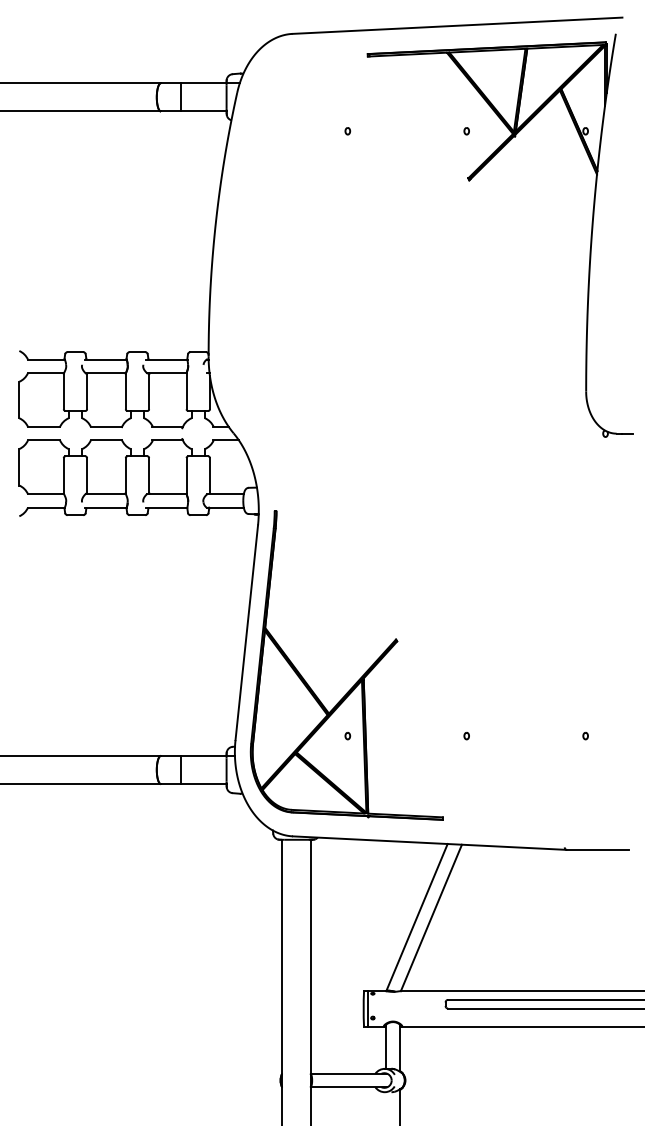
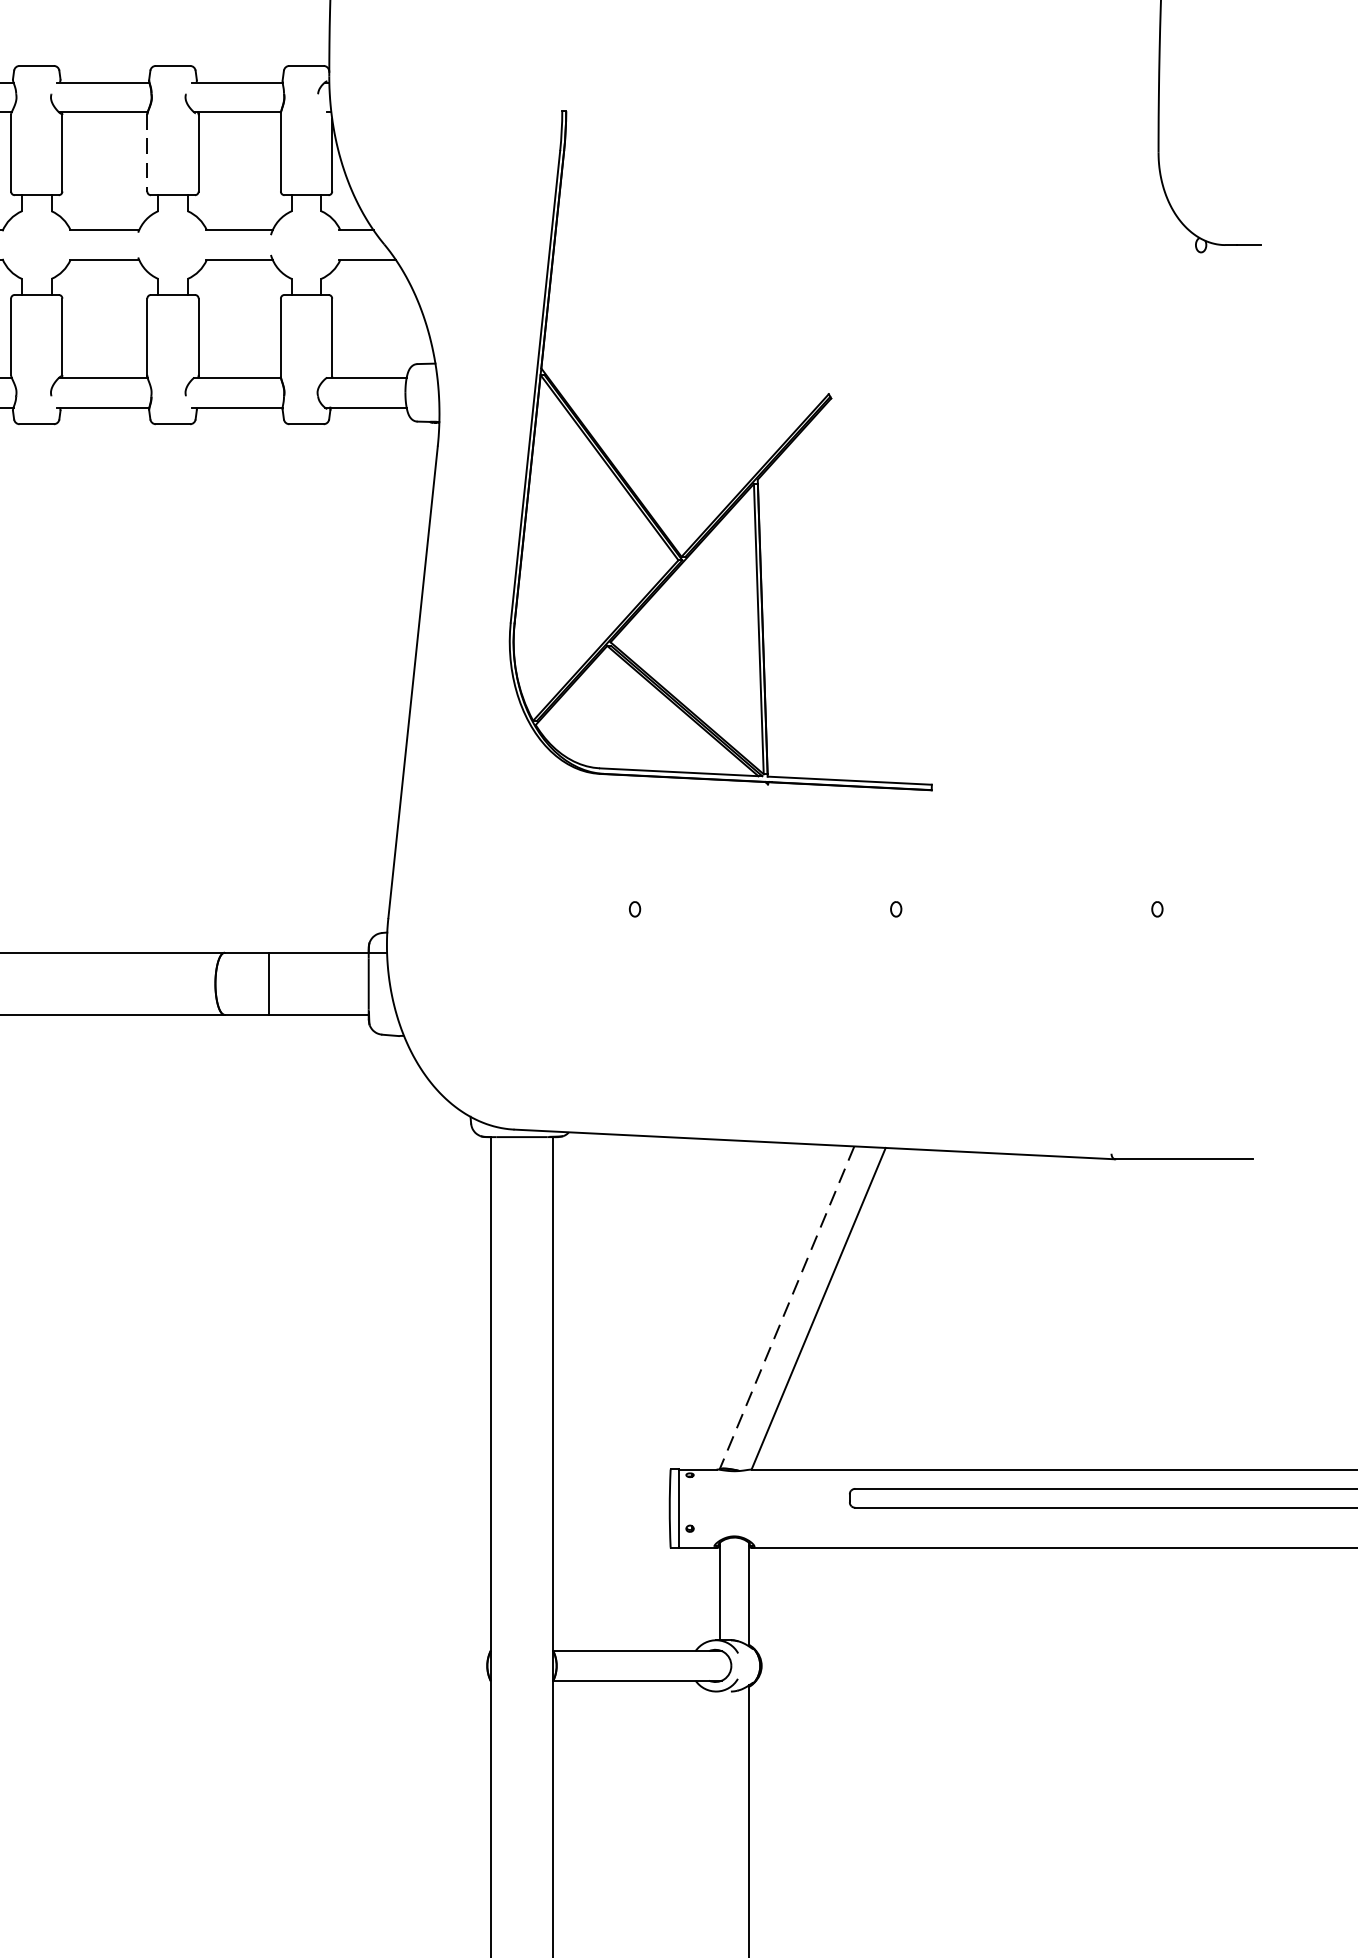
line: (125, 391) -> (146, 152), solid -> dashed
part: (359, 678) -> (748, 479), moved
line: (417, 917) -> (788, 1307), solid -> dashed

